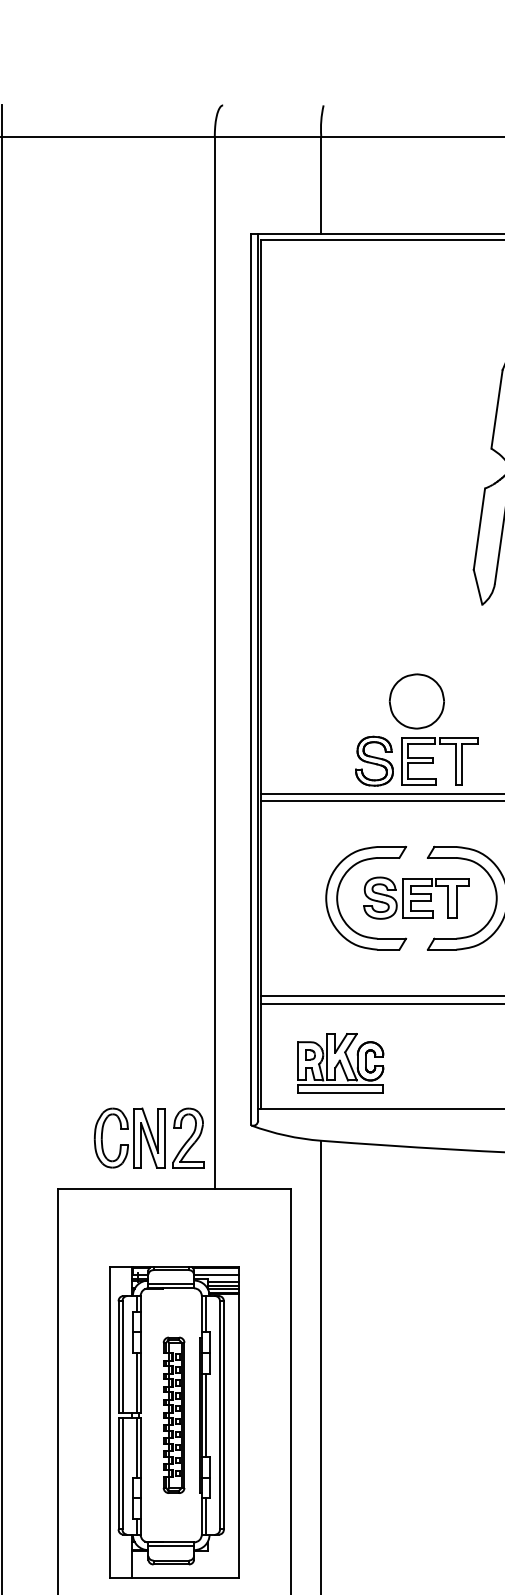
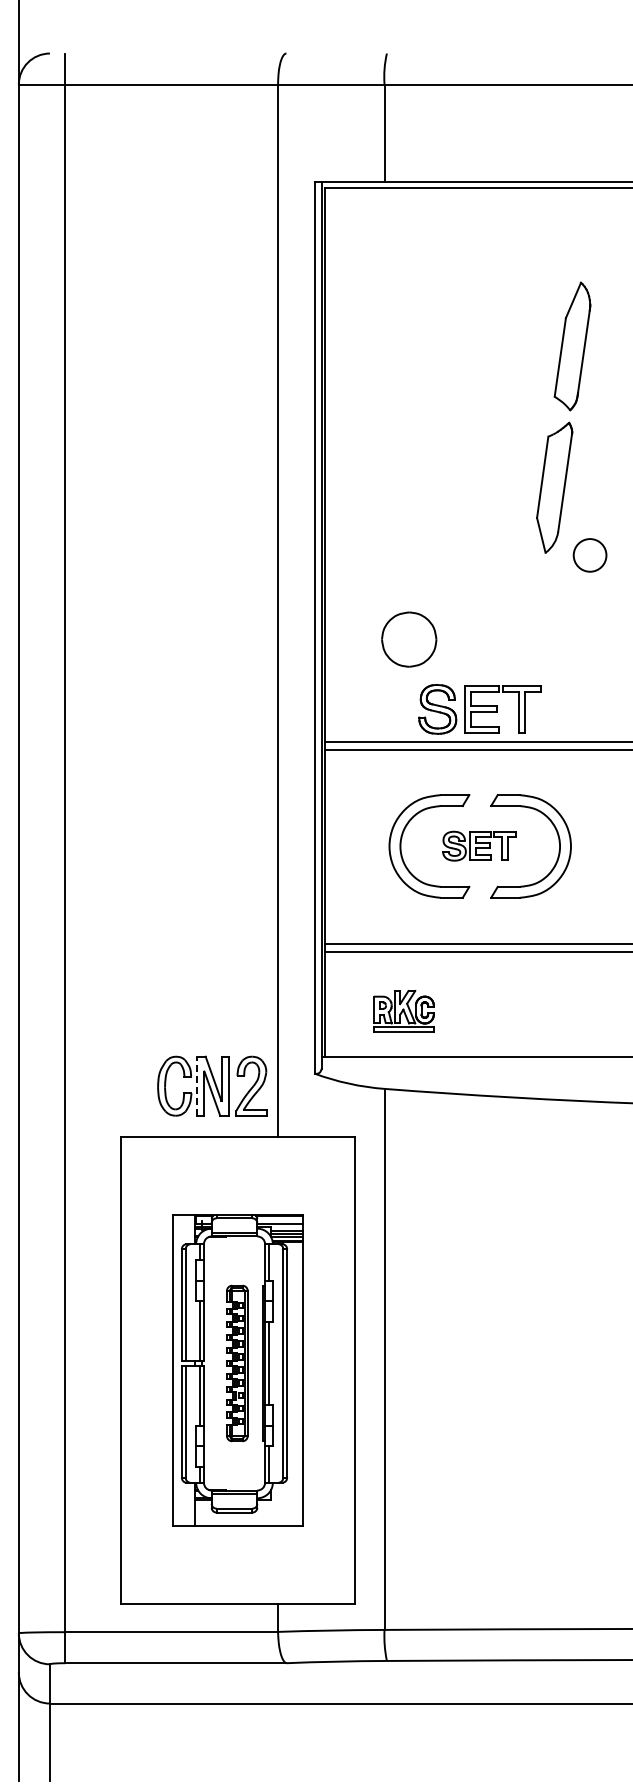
part: (417, 701) -> (409, 639), moved
part: (416, 897) -> (479, 845), size x0.7
part: (340, 1063) -> (403, 1011), size x0.7
line: (133, 1138) -> (196, 1086), solid -> dashed

